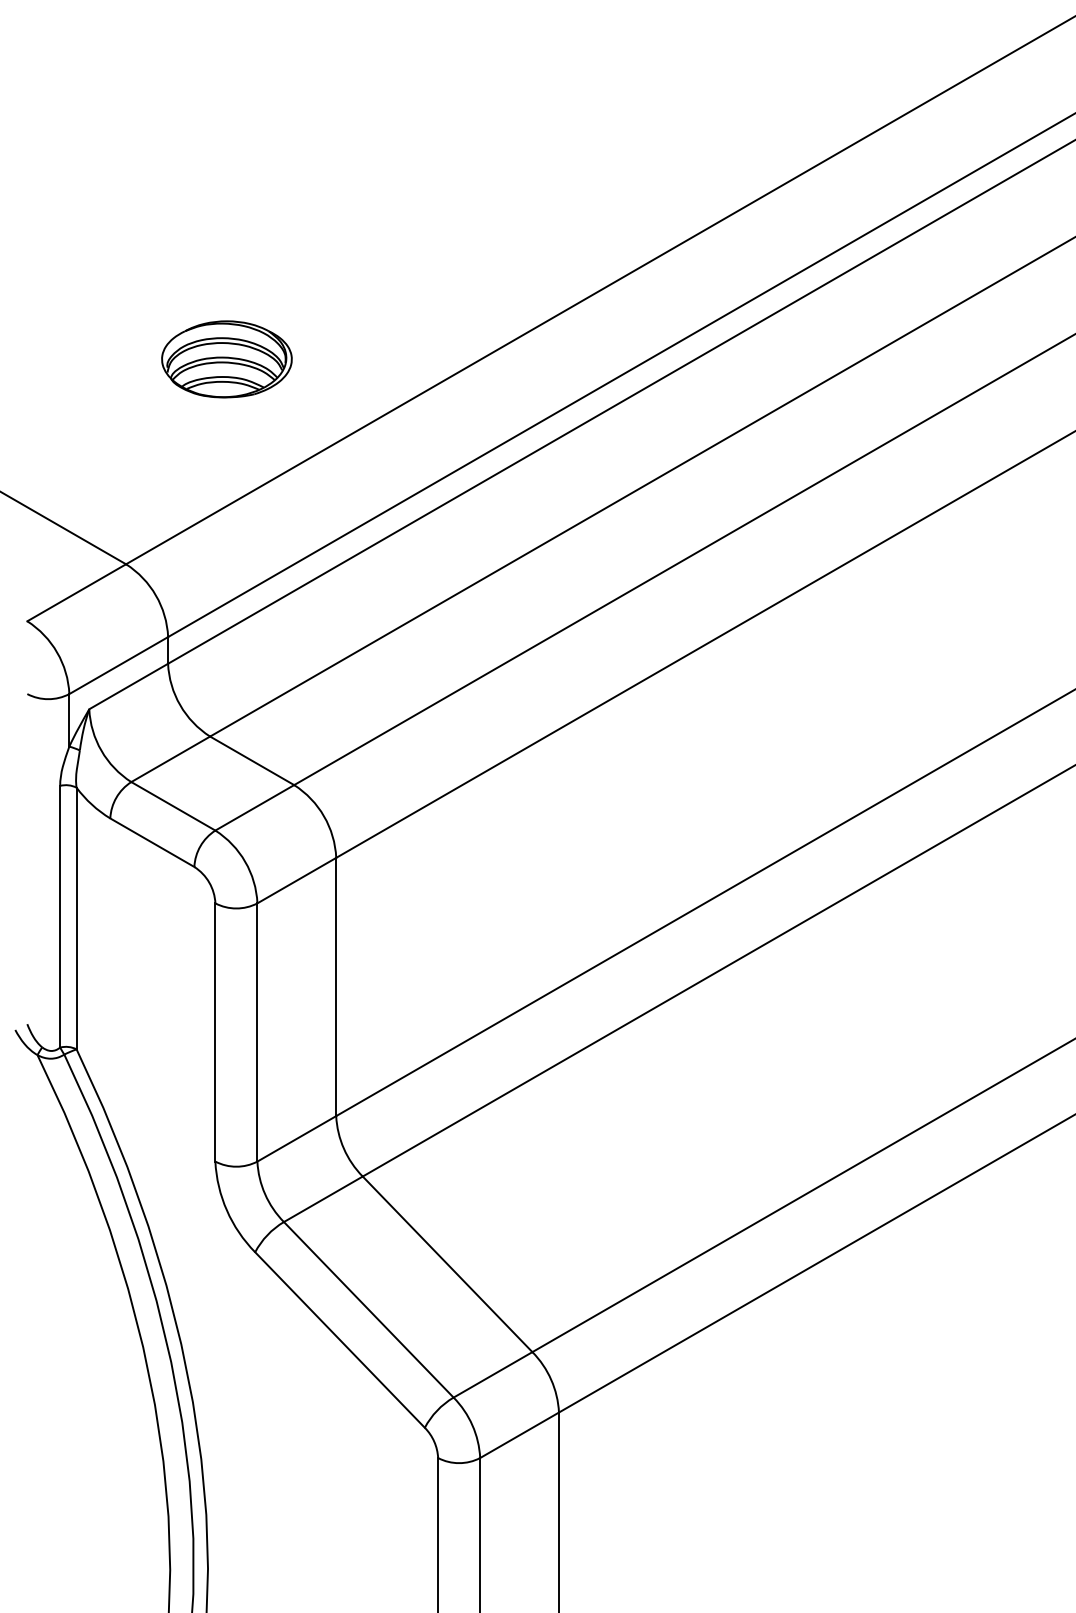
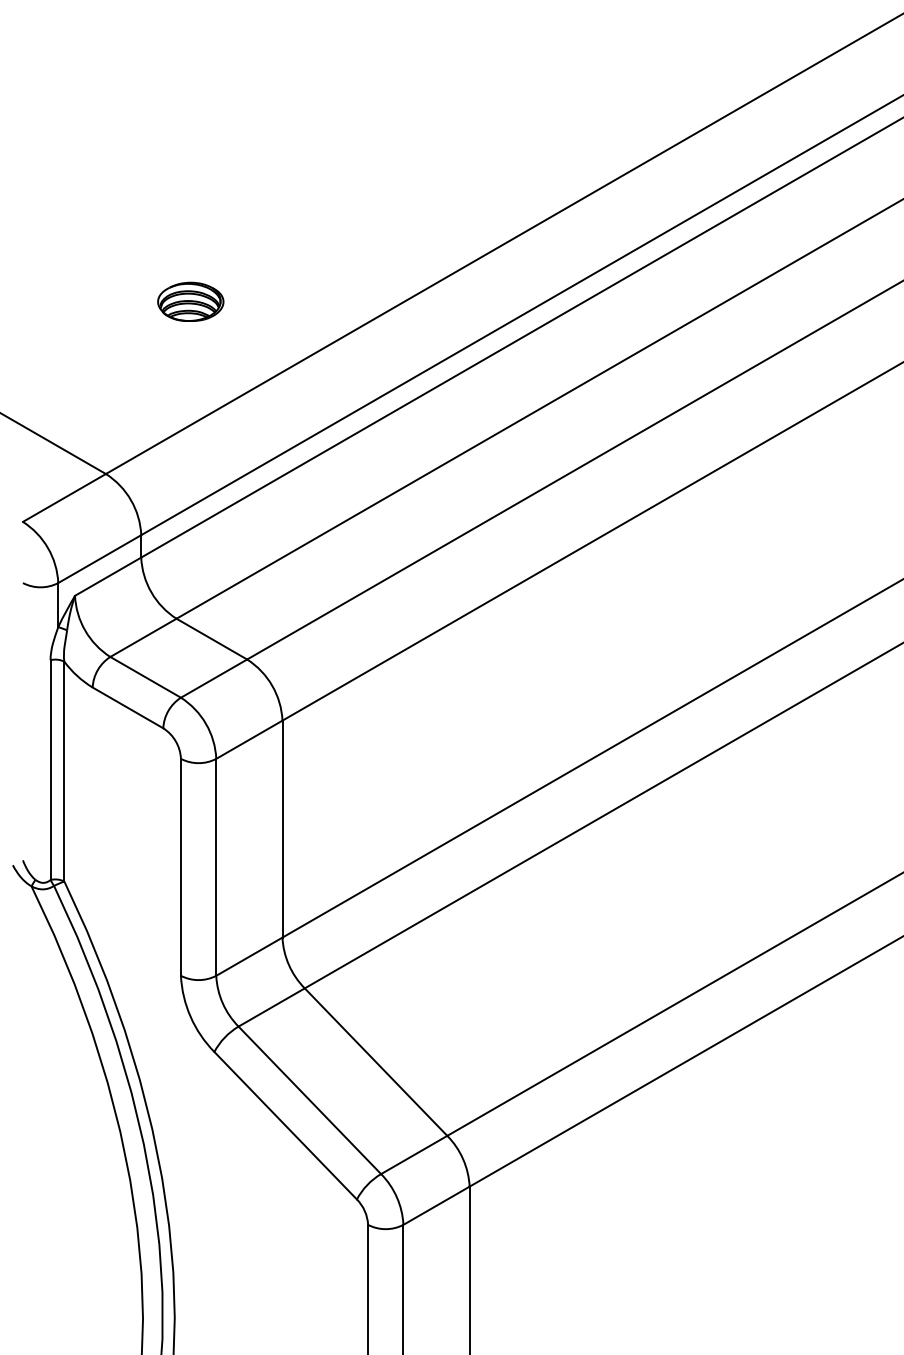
part: (226, 358) -> (190, 301), size x0.6

